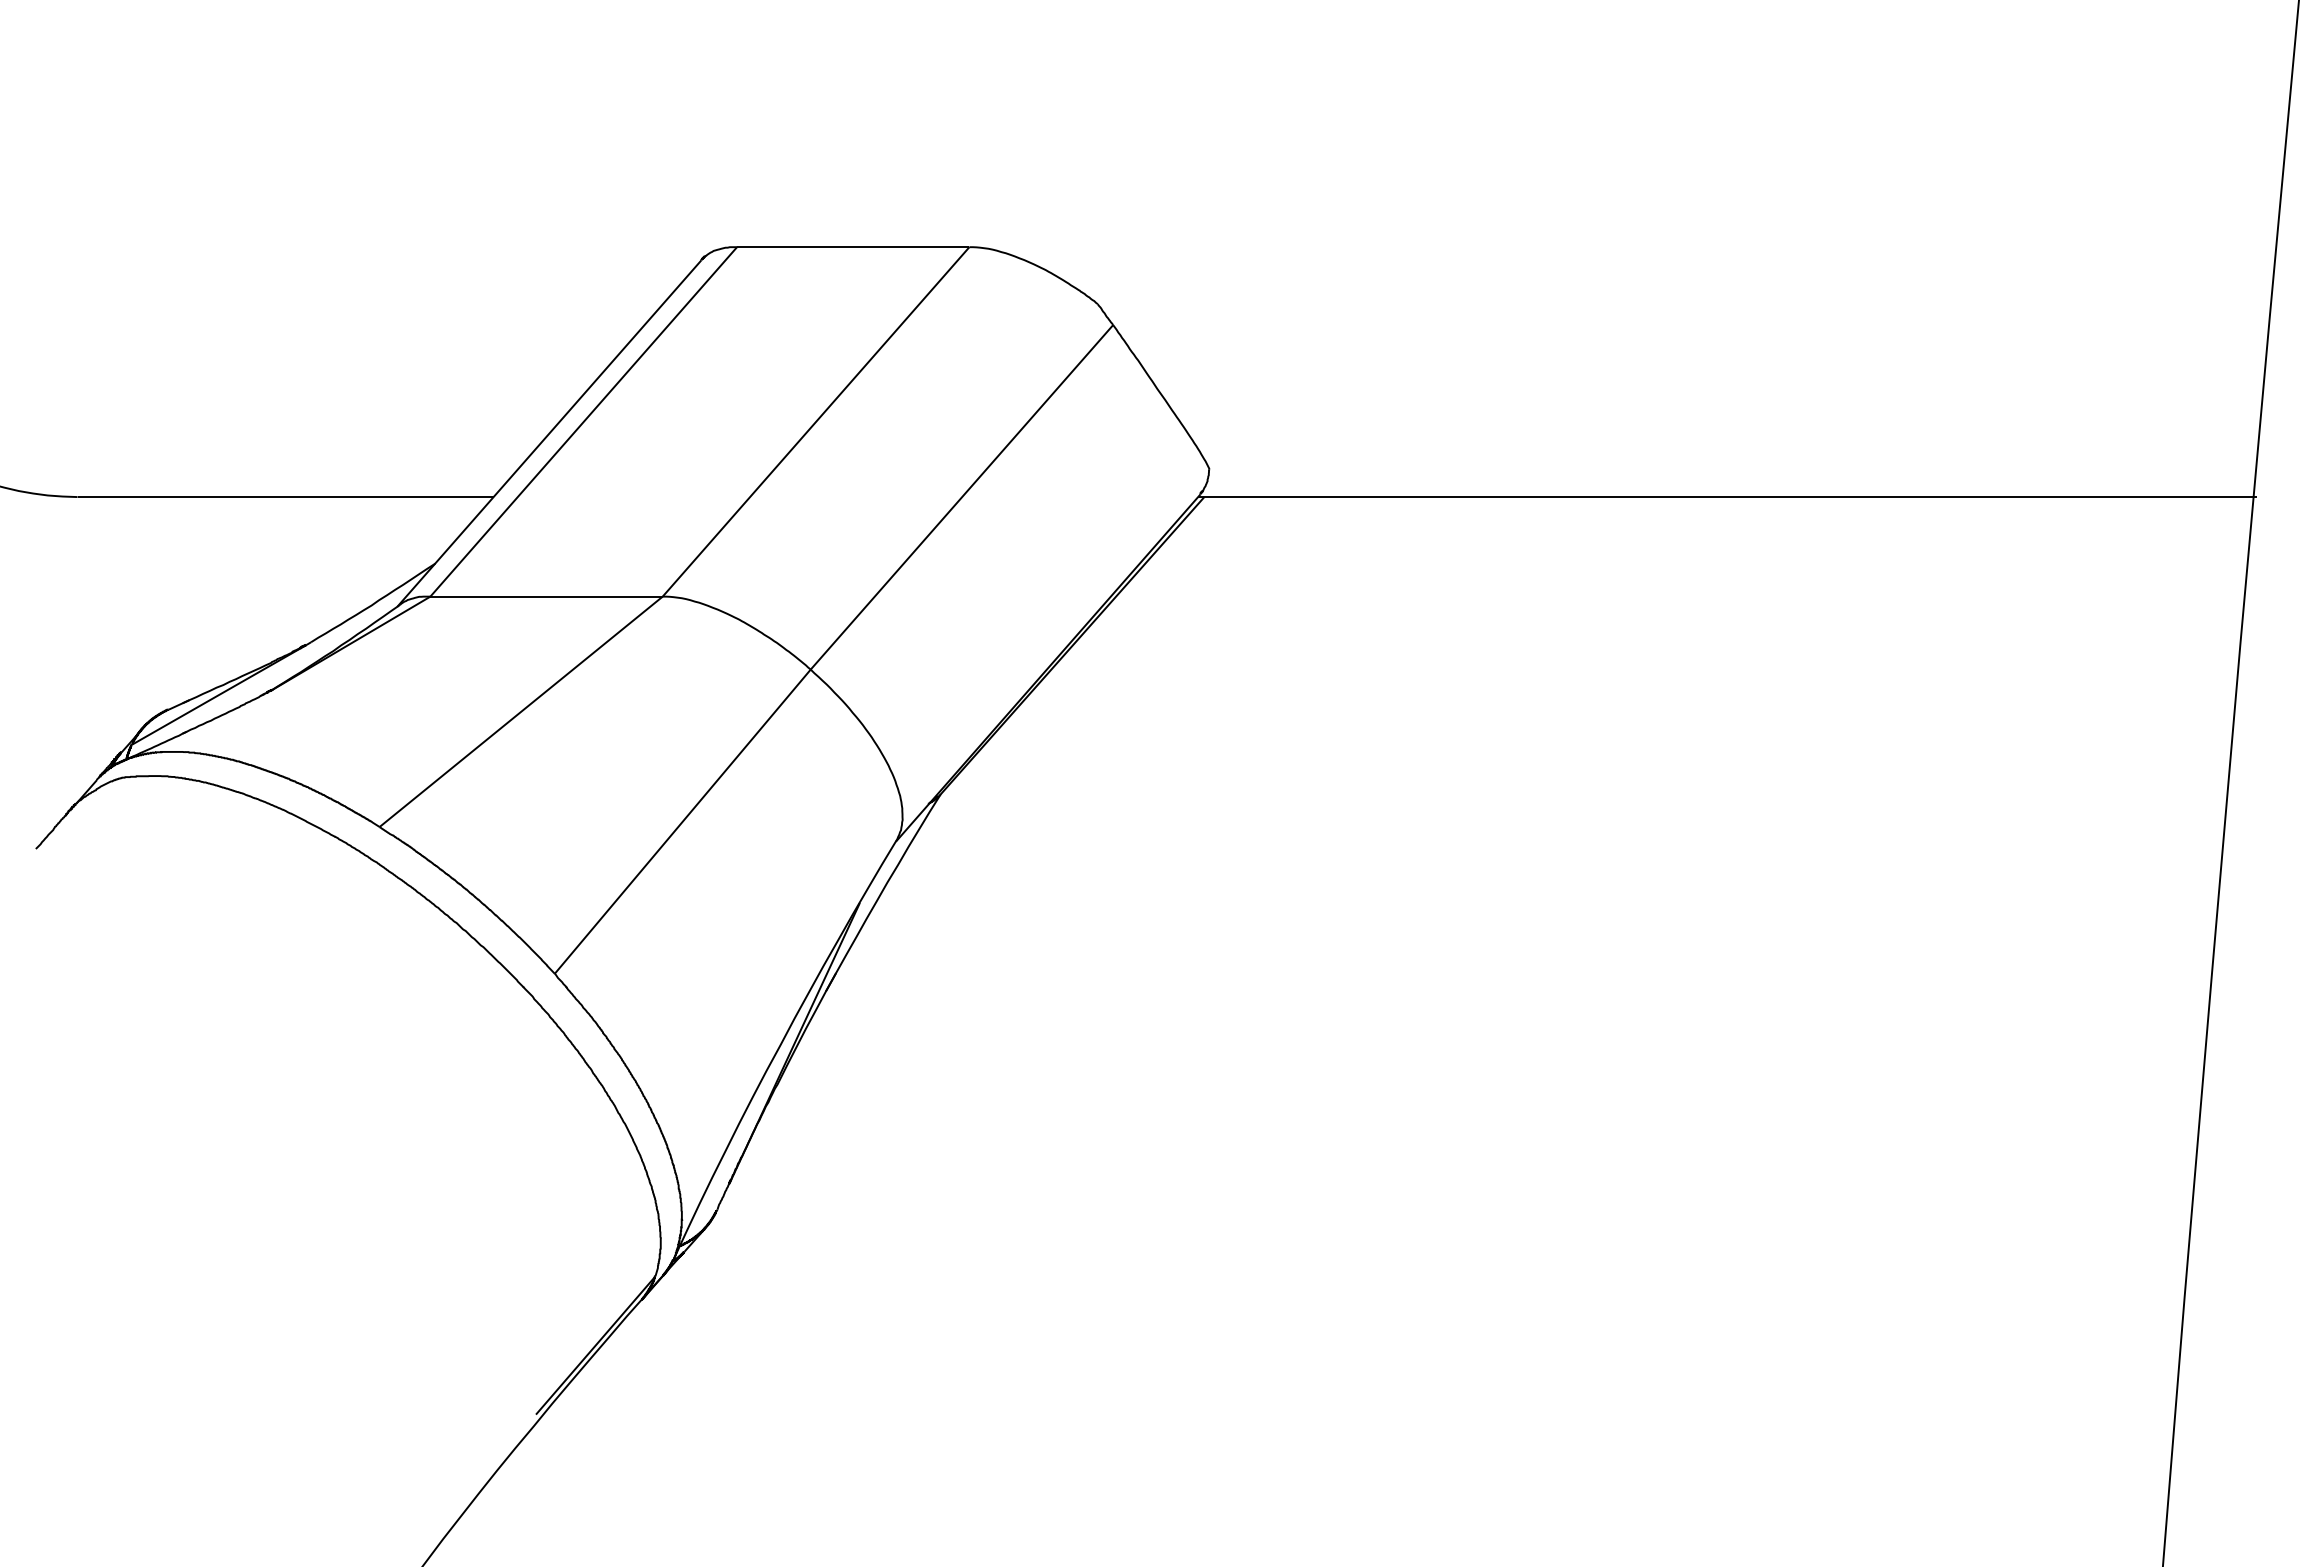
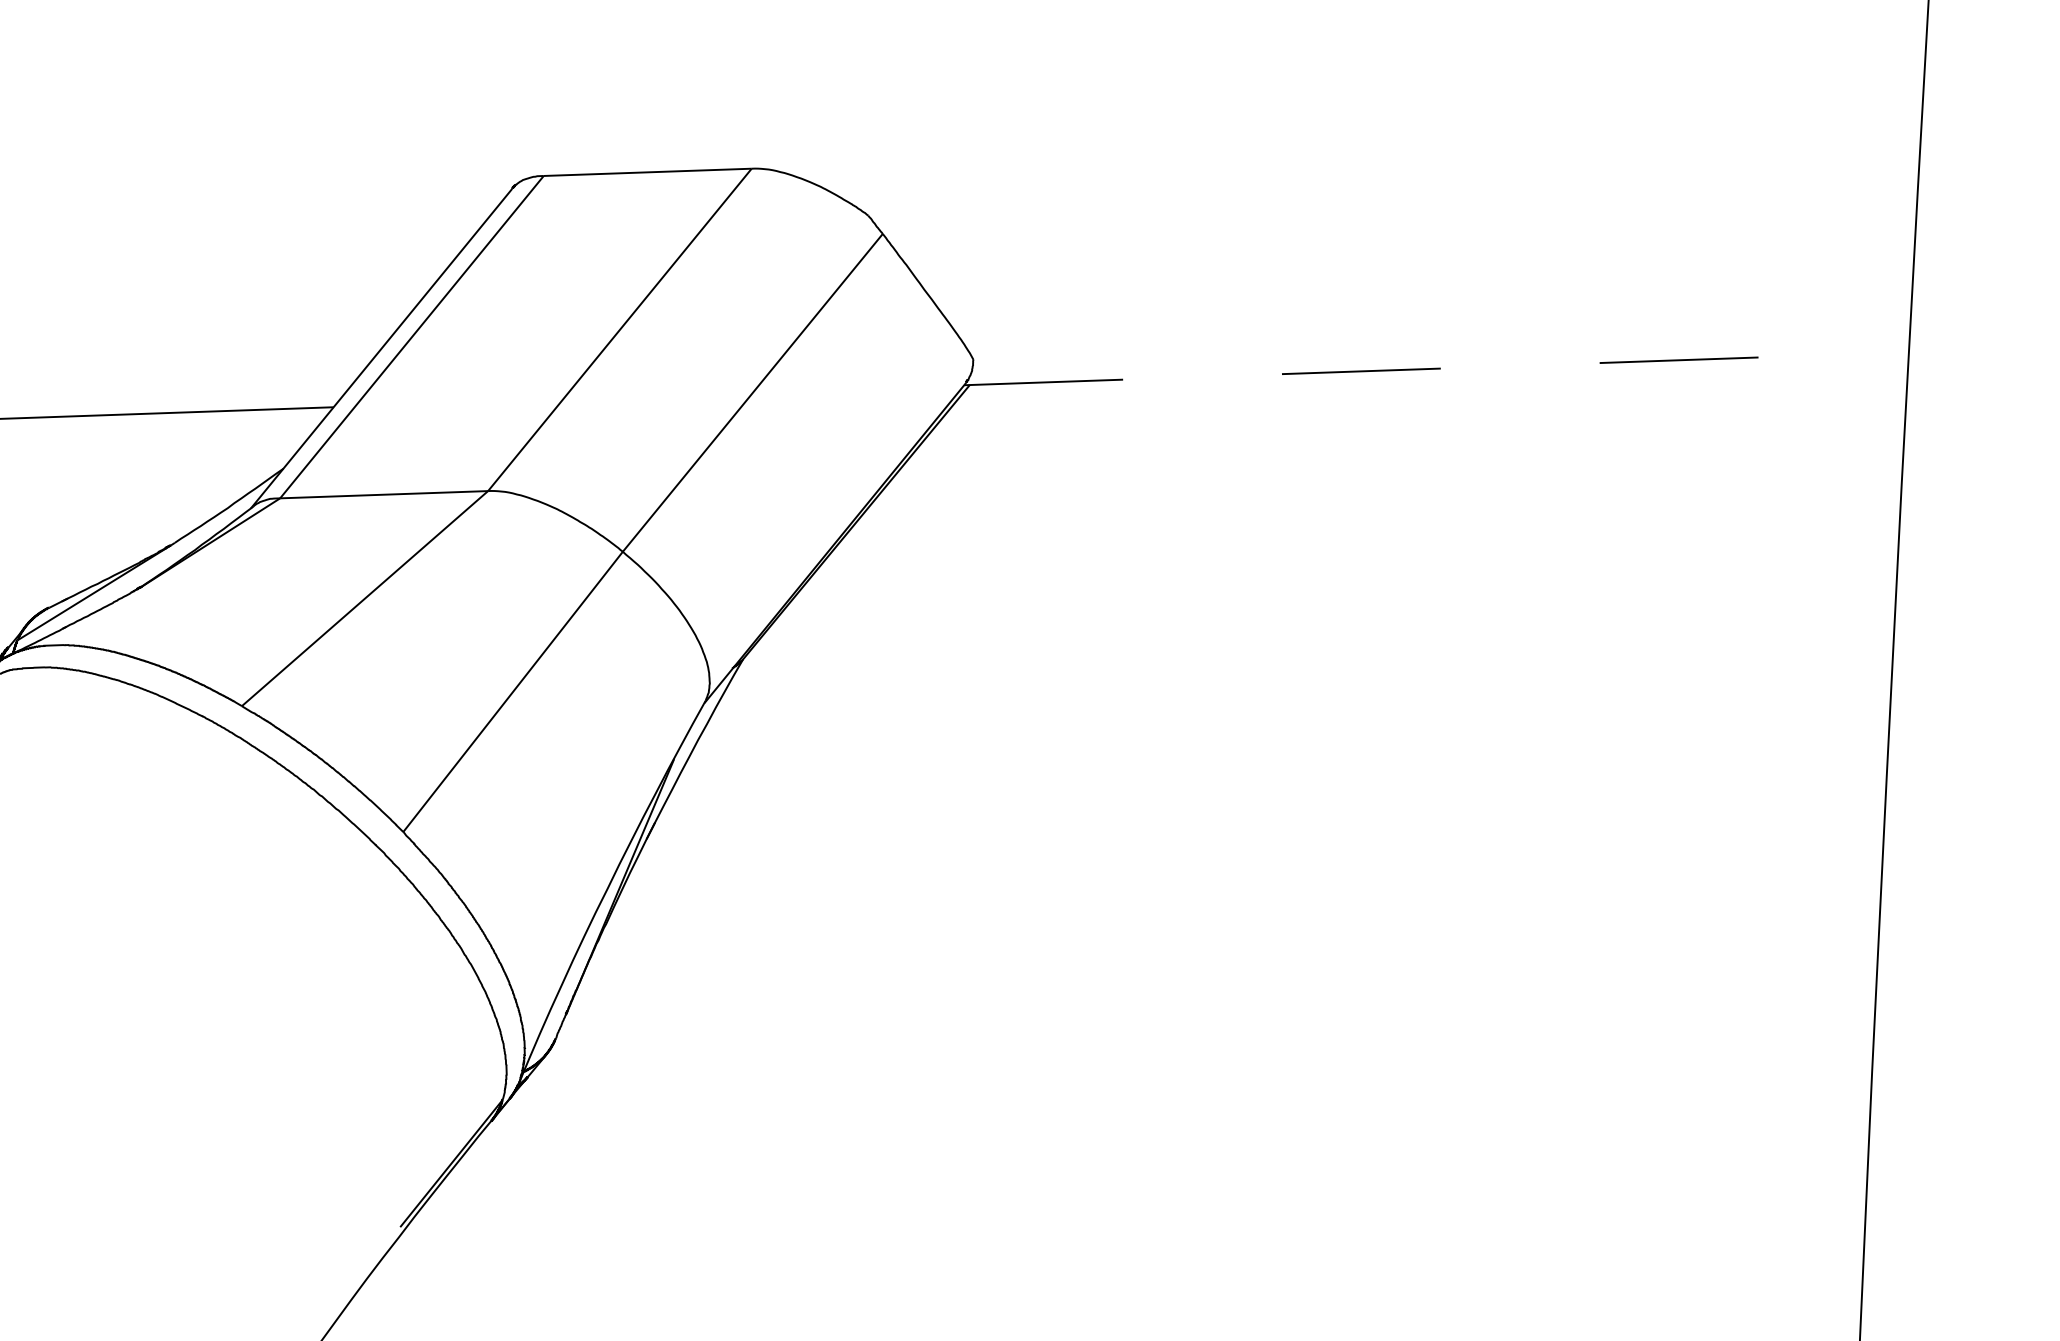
line: (1728, 497) -> (1438, 369), solid -> dashed

